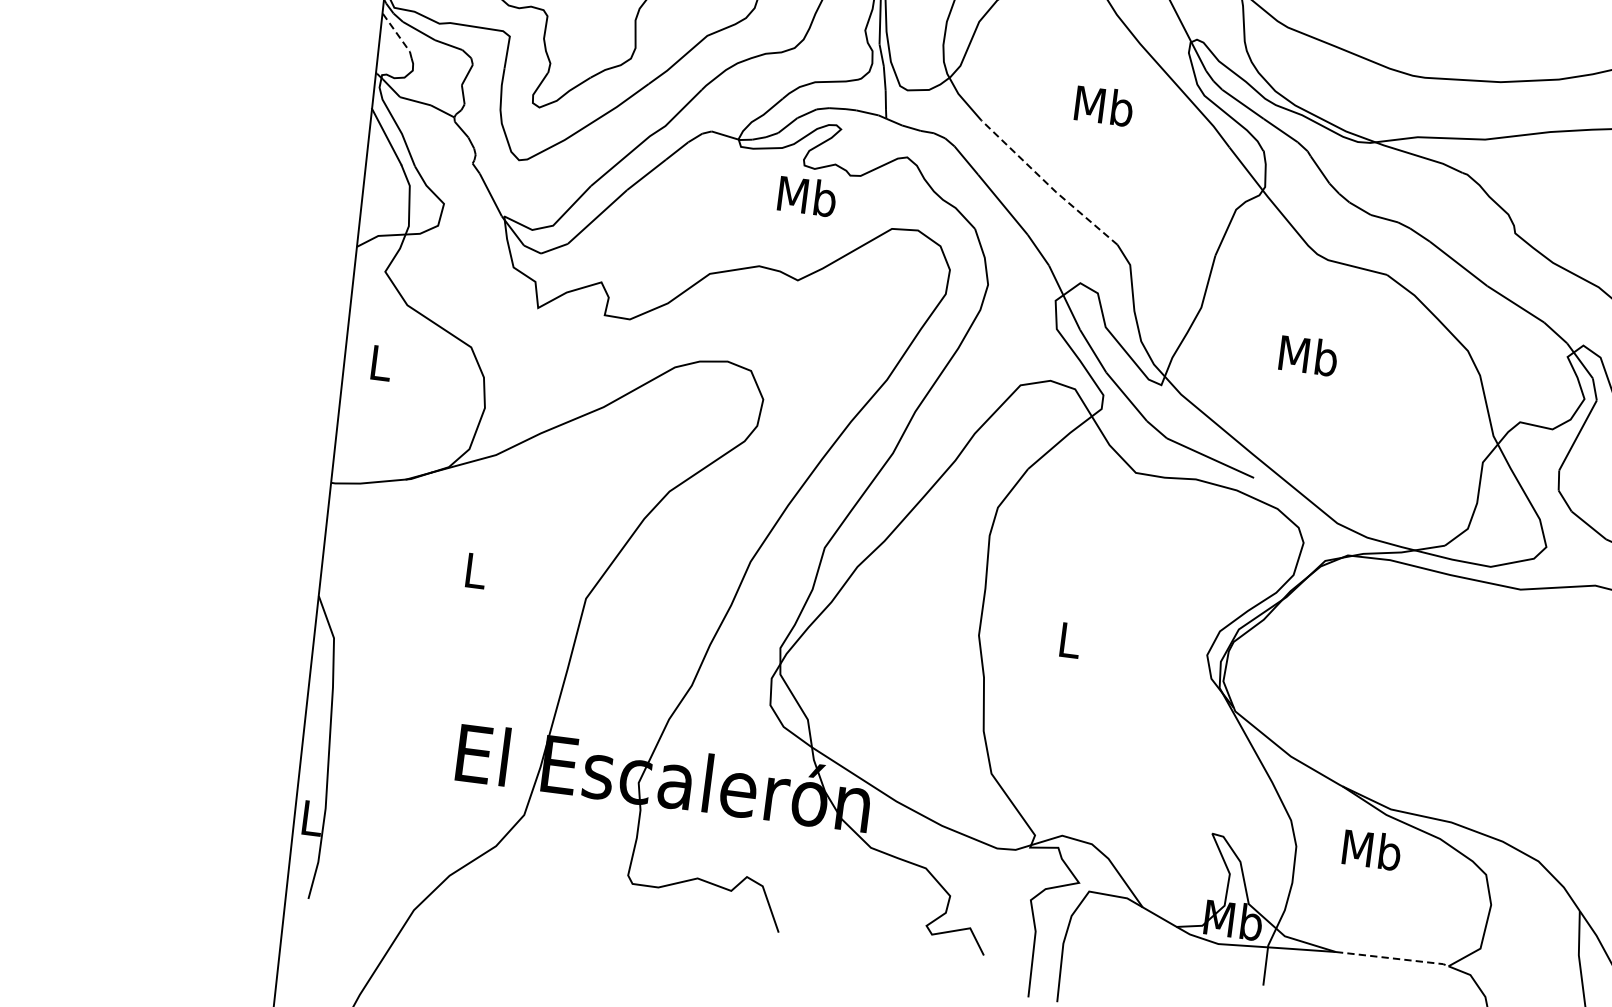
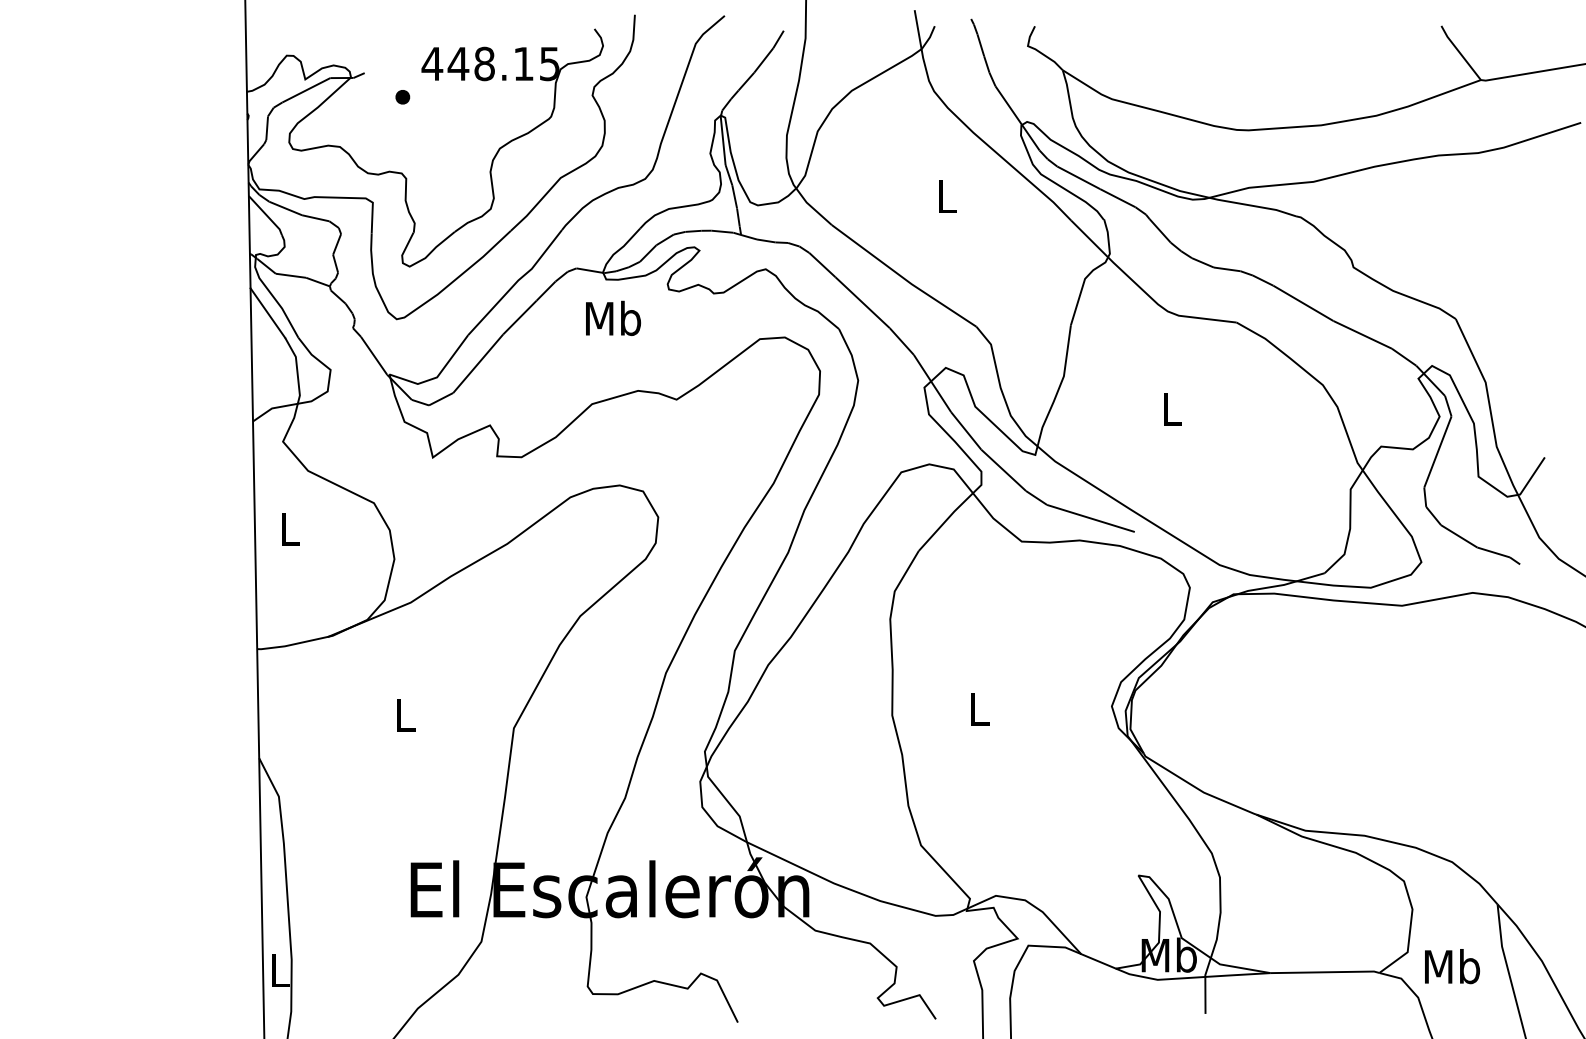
line: (398, 35) -> (266, 215), dashed -> solid
text: (1103, 105) -> (946, 195), Mb -> L
line: (1047, 184) -> (902, 277), dashed -> solid
text: (807, 195) -> (613, 317), moved
text: (1308, 355) -> (1171, 408), Mb -> L
text: (1372, 849) -> (1452, 966), moved
line: (1393, 958) -> (1326, 972), dashed -> solid

